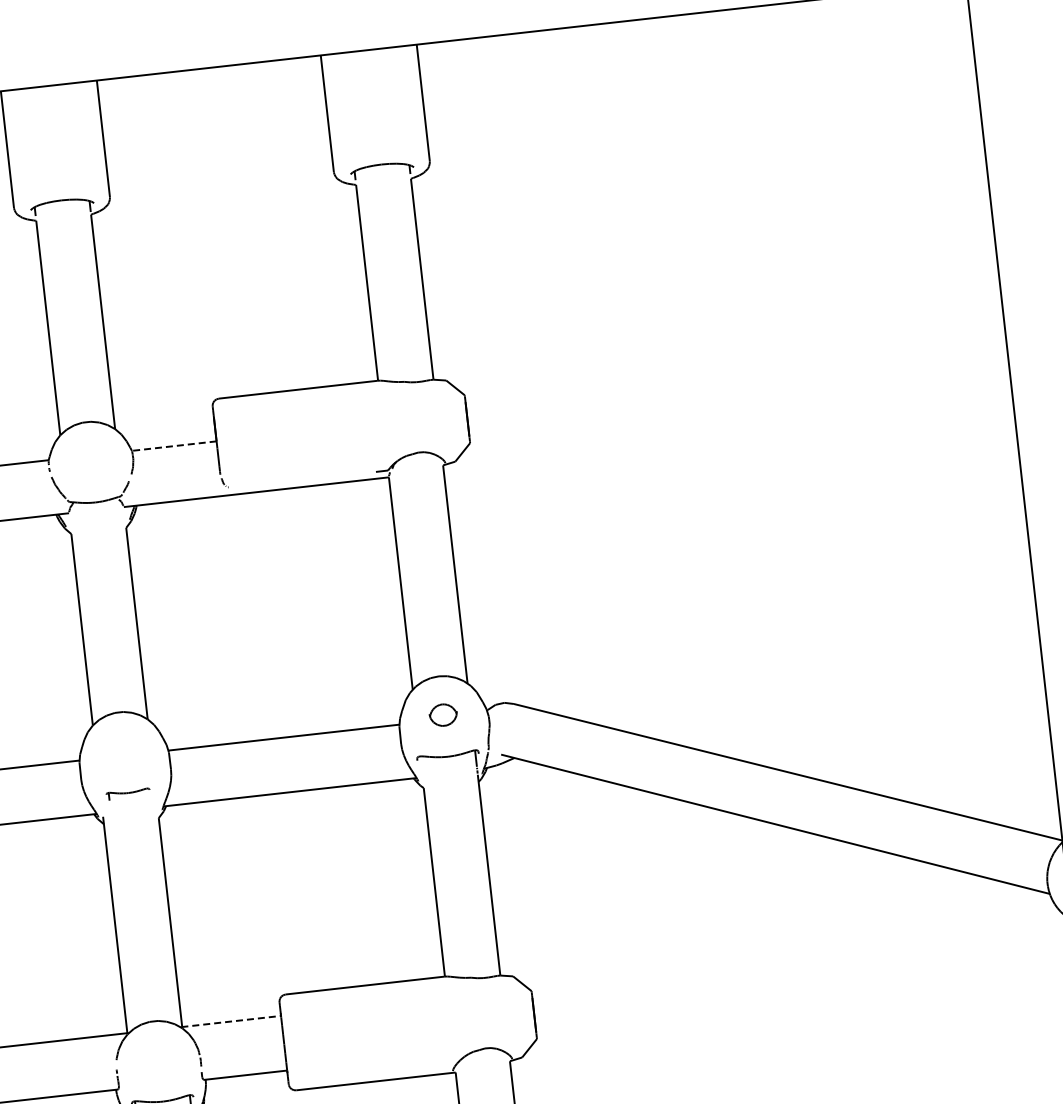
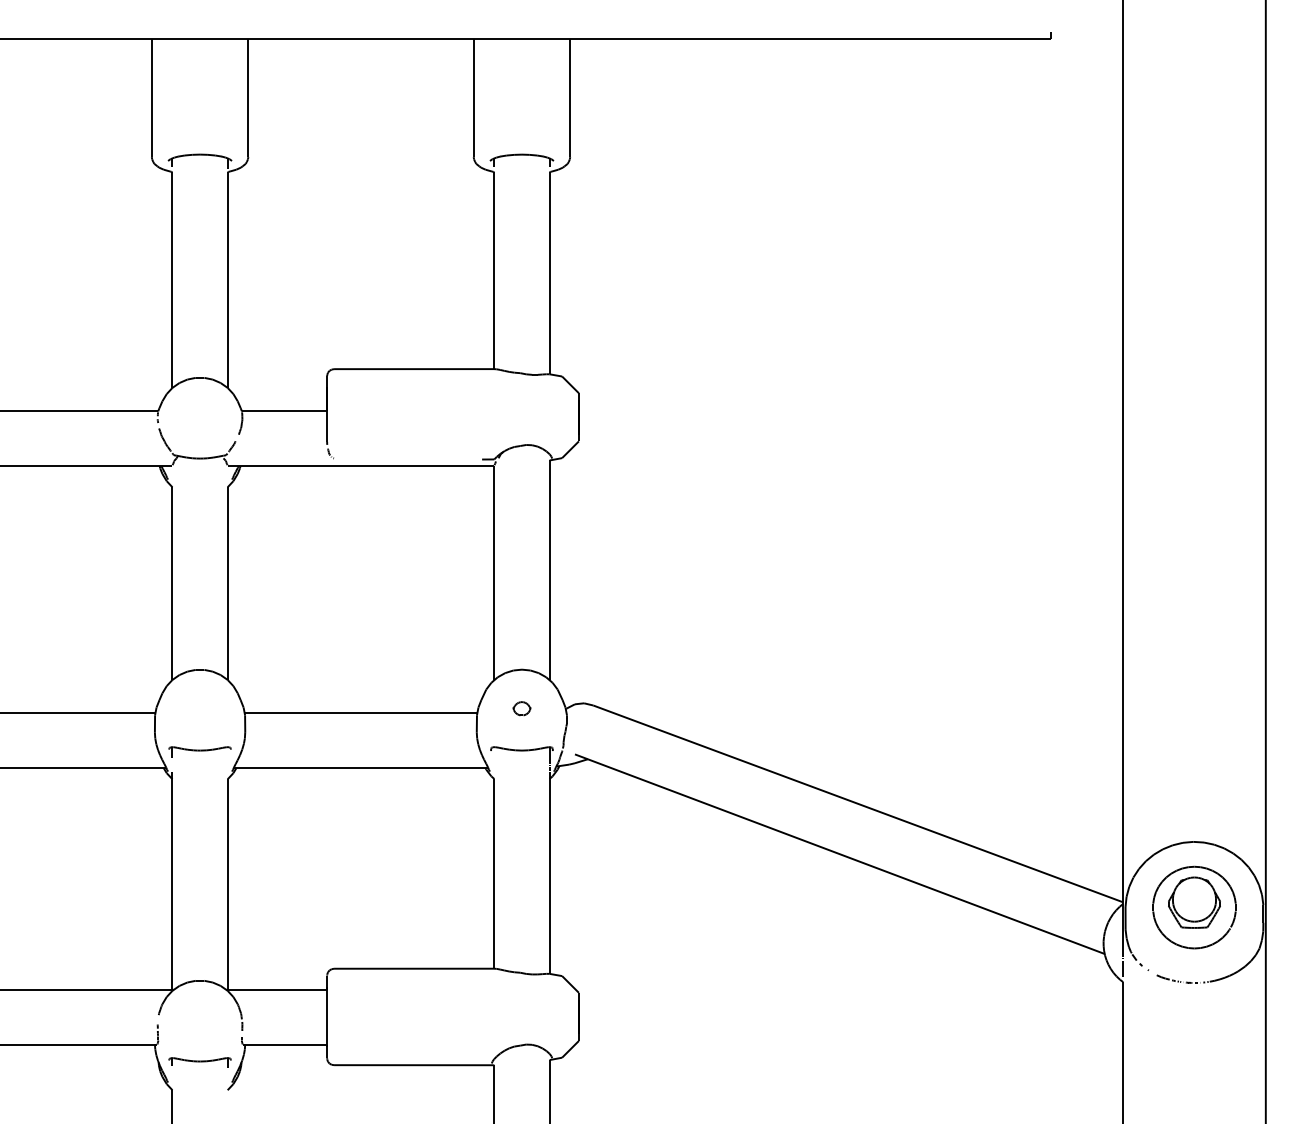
line: (174, 446) -> (284, 411), dashed -> solid
part: (442, 714) -> (521, 708), size x0.62
part: (127, 793) -> (199, 751), size x1.43
line: (231, 1021) -> (277, 989), dashed -> solid

